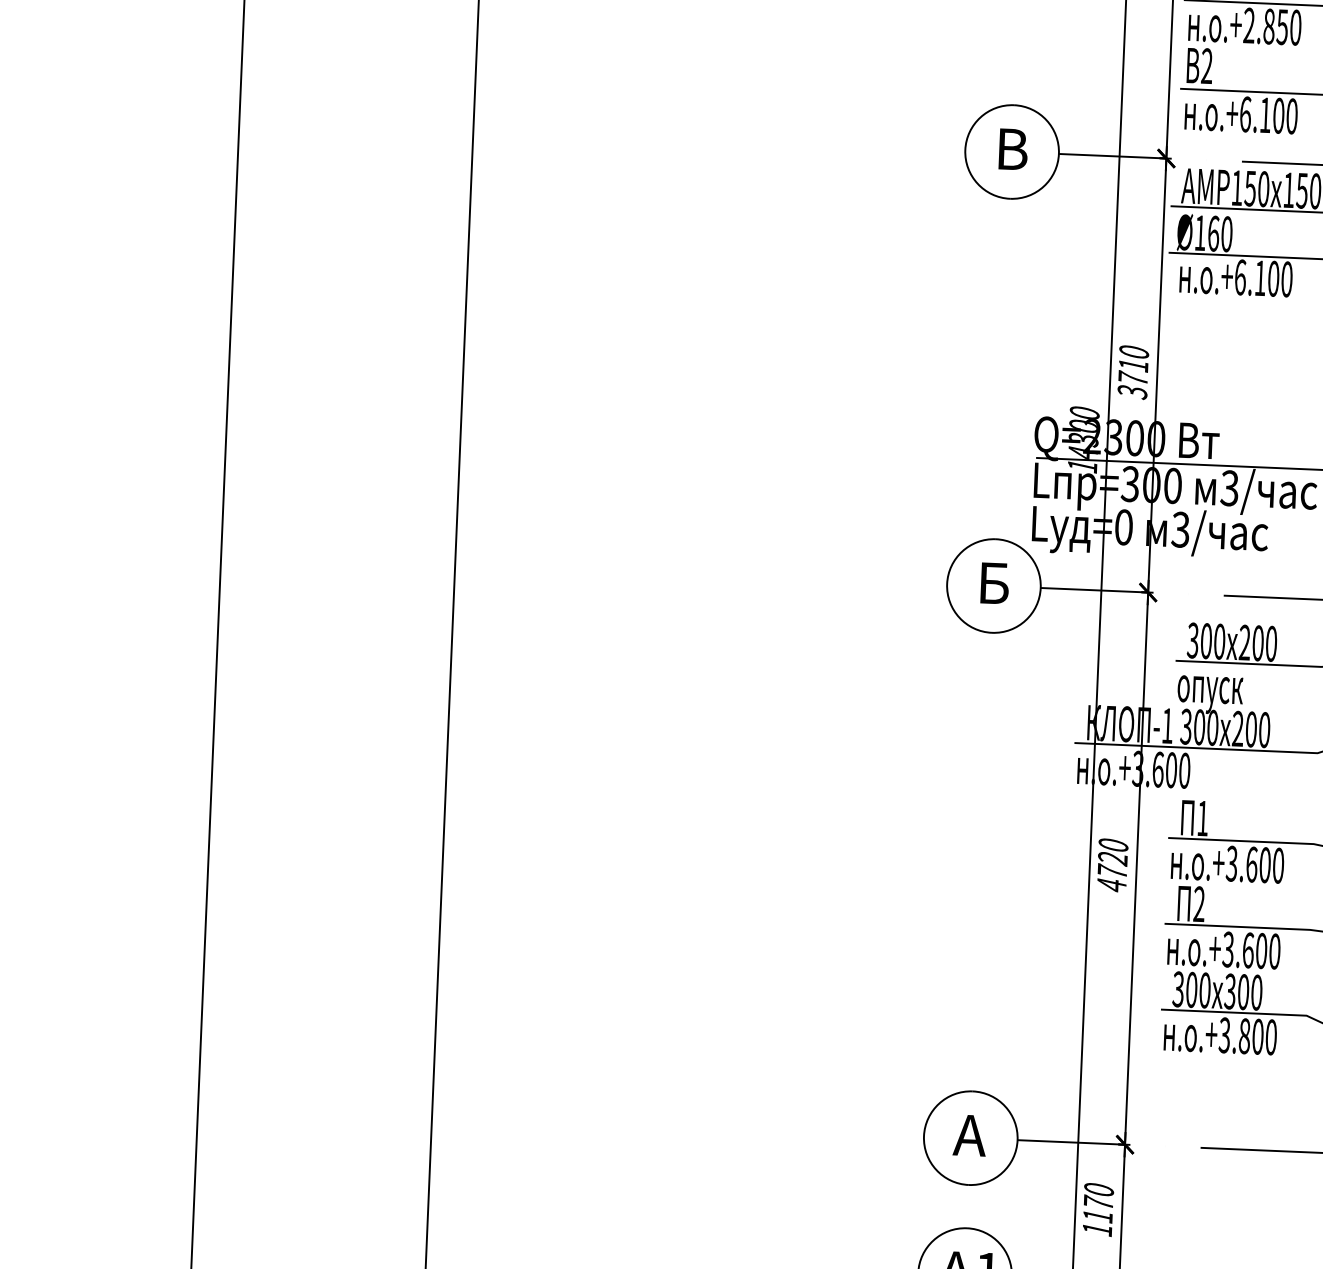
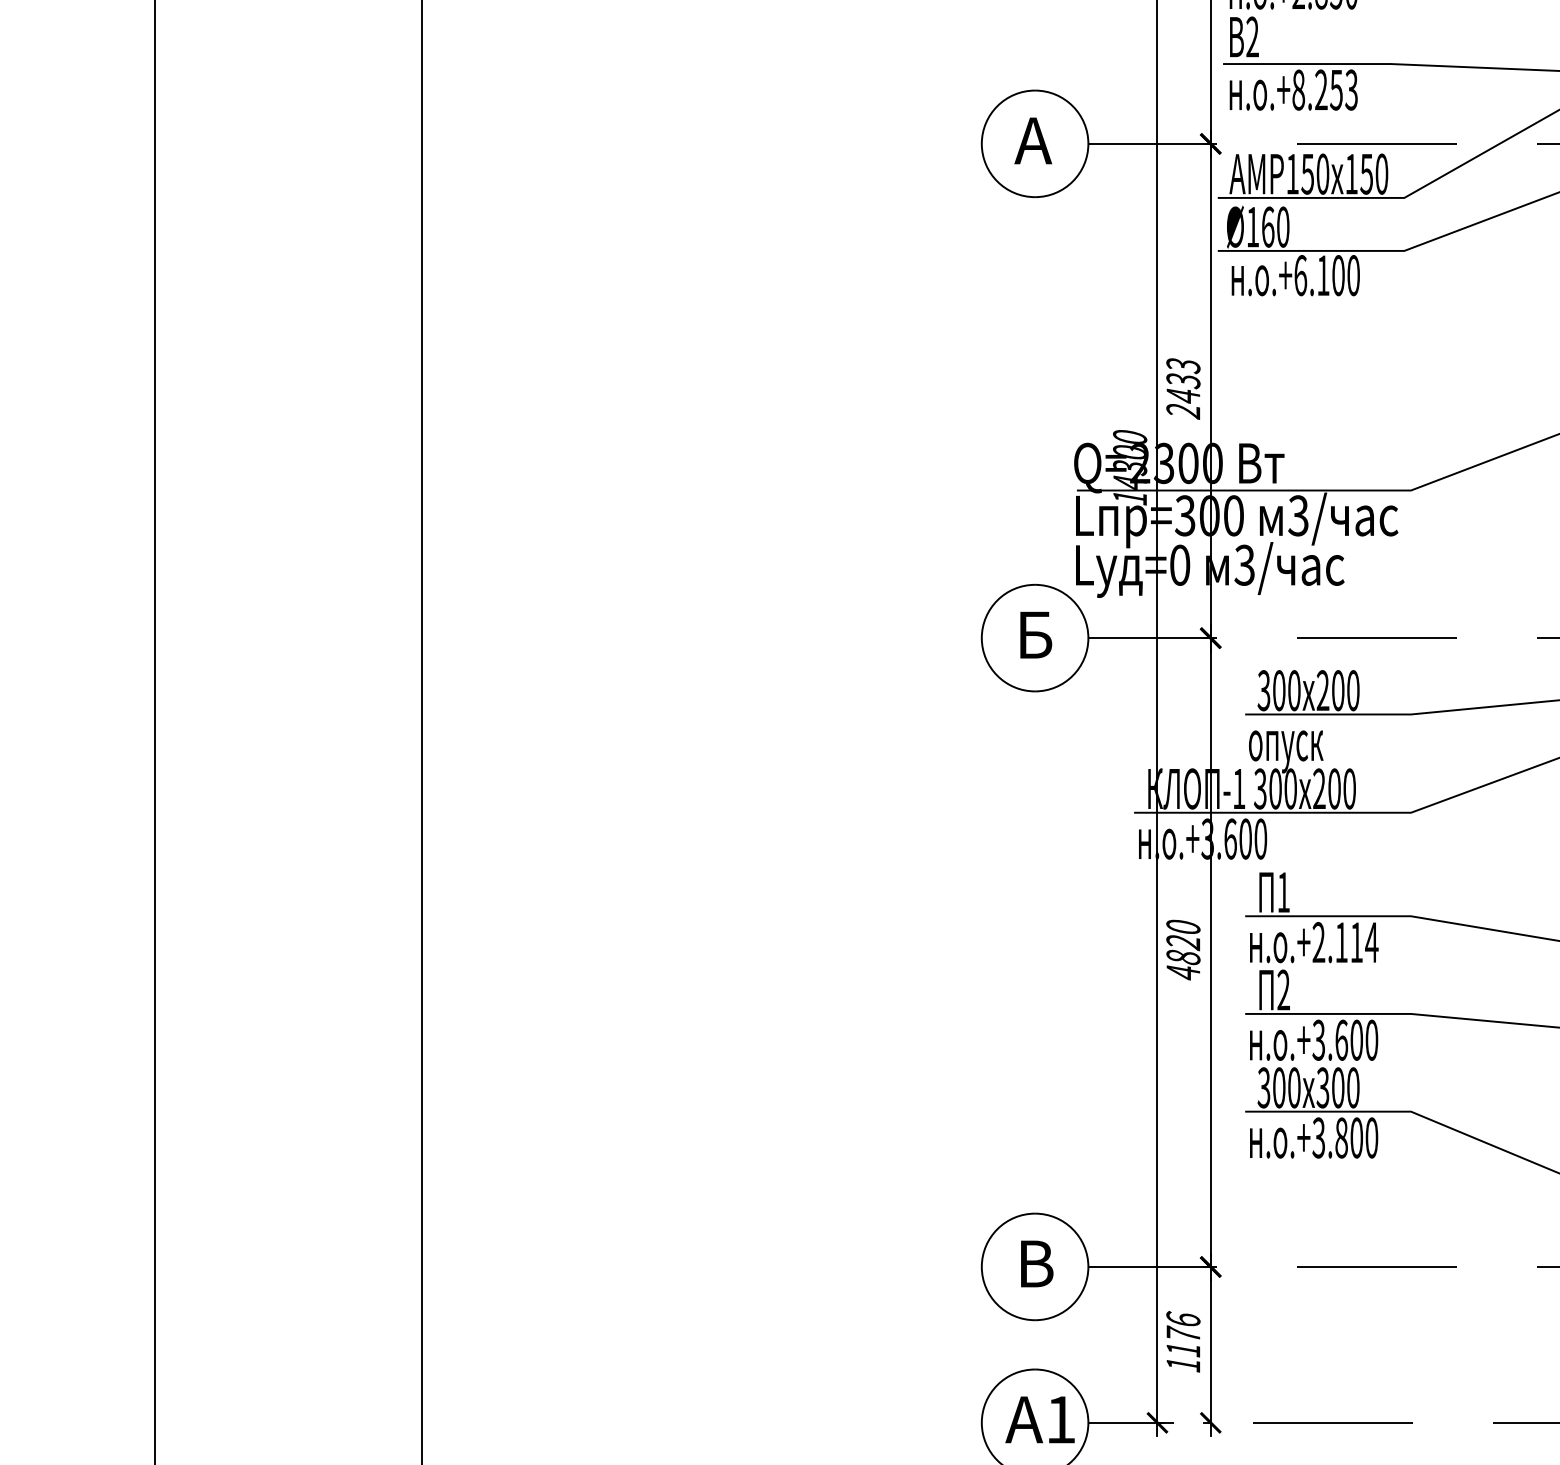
text: (1268, 114) -> (1324, 89), .+6.100 -> .+8.253
text: (1010, 148) -> (1033, 140), В -> А
text: (1133, 372) -> (1183, 388), 3710 -> 2433
text: (1255, 864) -> (1345, 942), .+3.600 -> .+2.114
text: (1112, 871) -> (1183, 956), 4720 -> 4820
text: (970, 1135) -> (1034, 1263), А -> В
text: (1099, 1188) -> (1183, 1318), 1170 -> 1176

